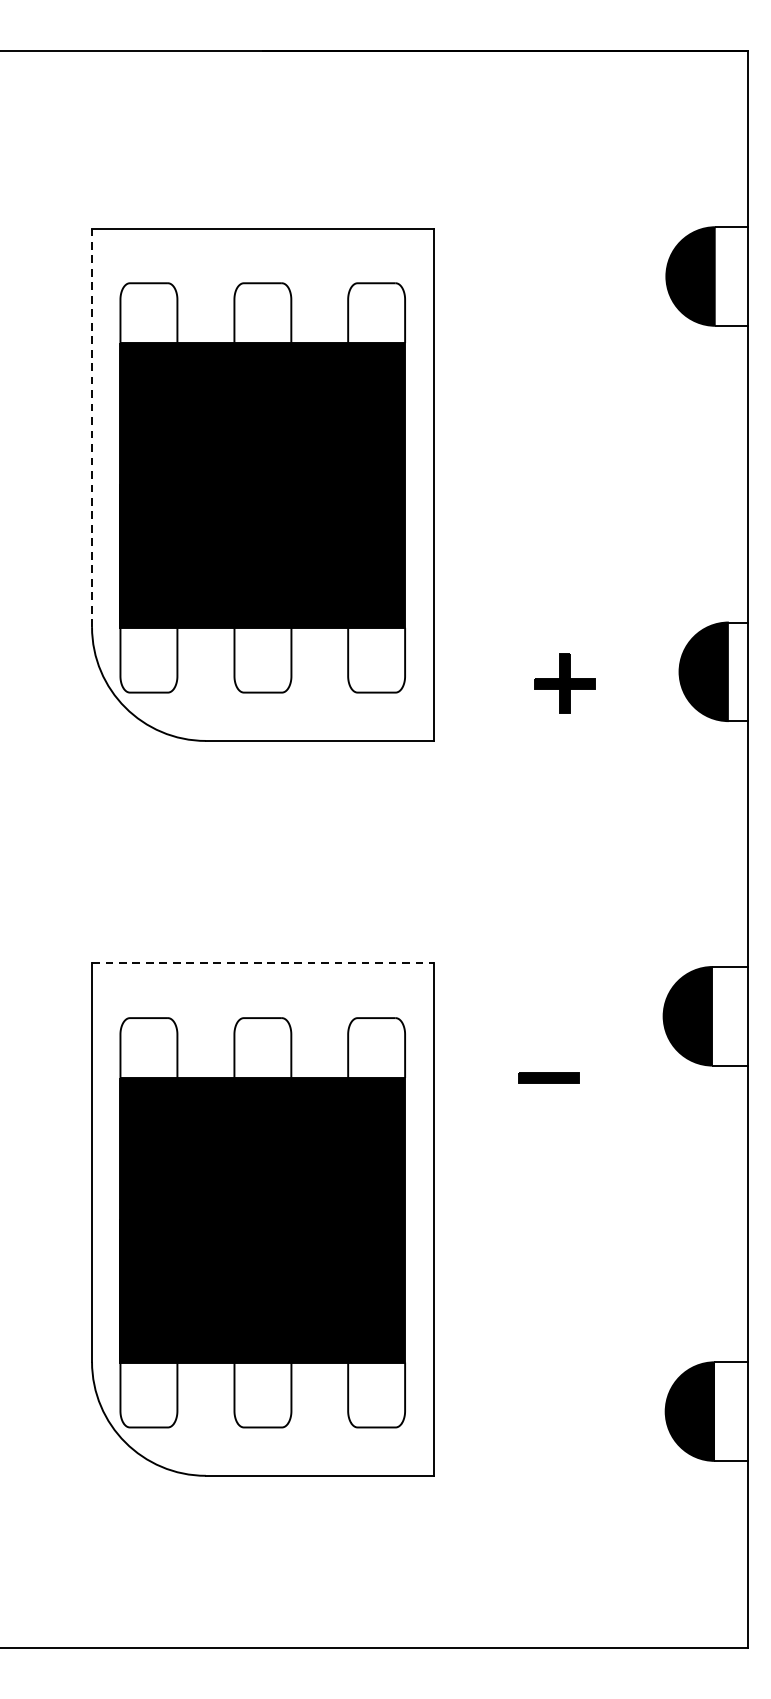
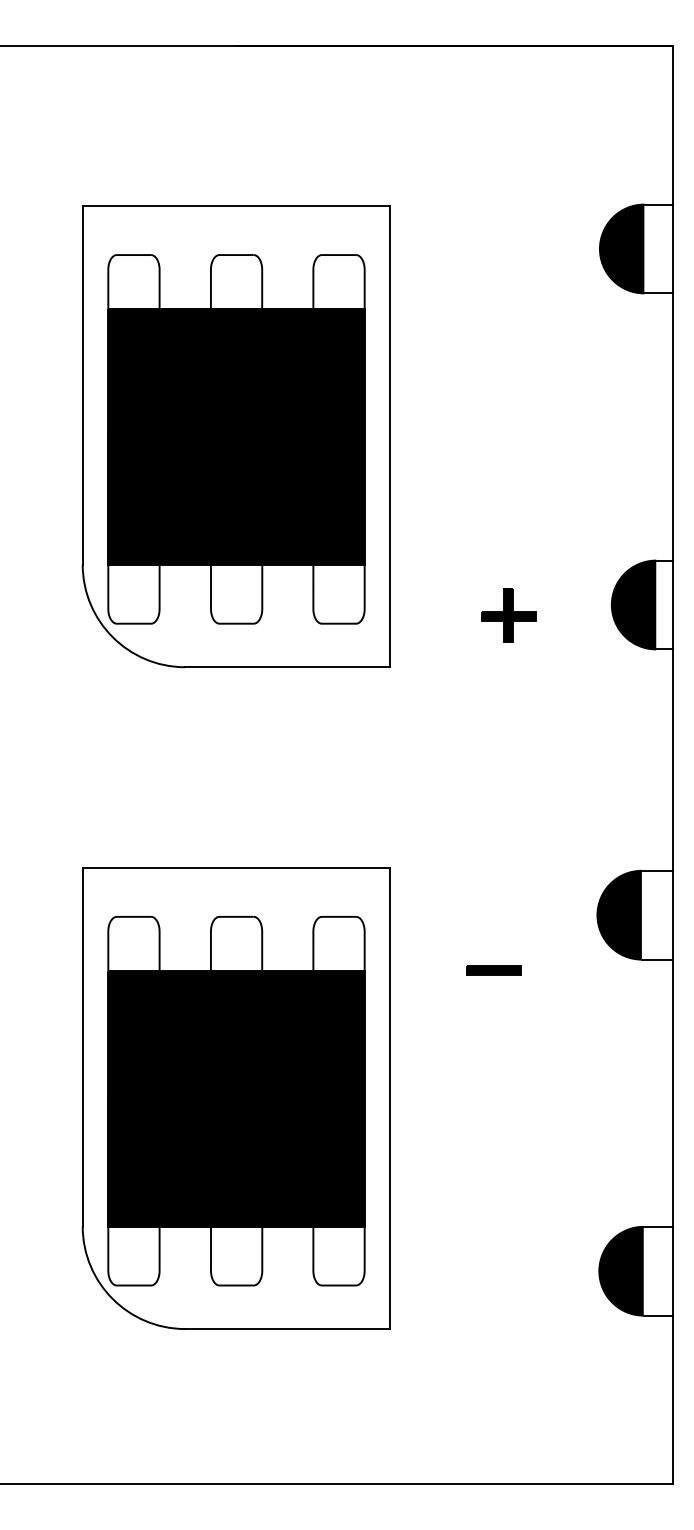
line: (91, 426) -> (82, 384), dashed -> solid
line: (262, 963) -> (236, 867), dashed -> solid

